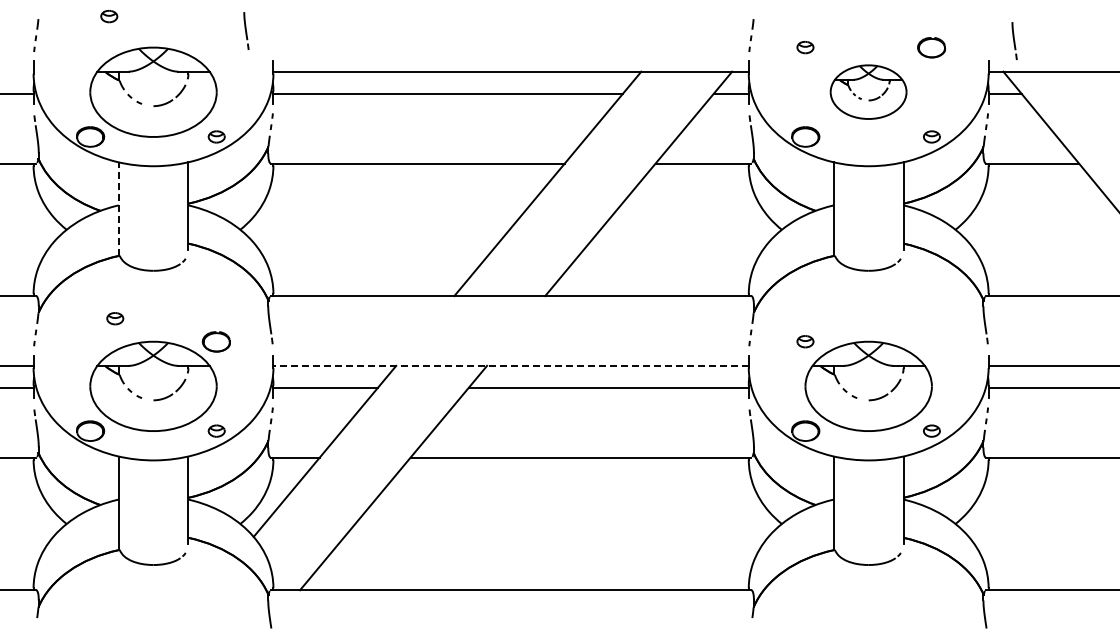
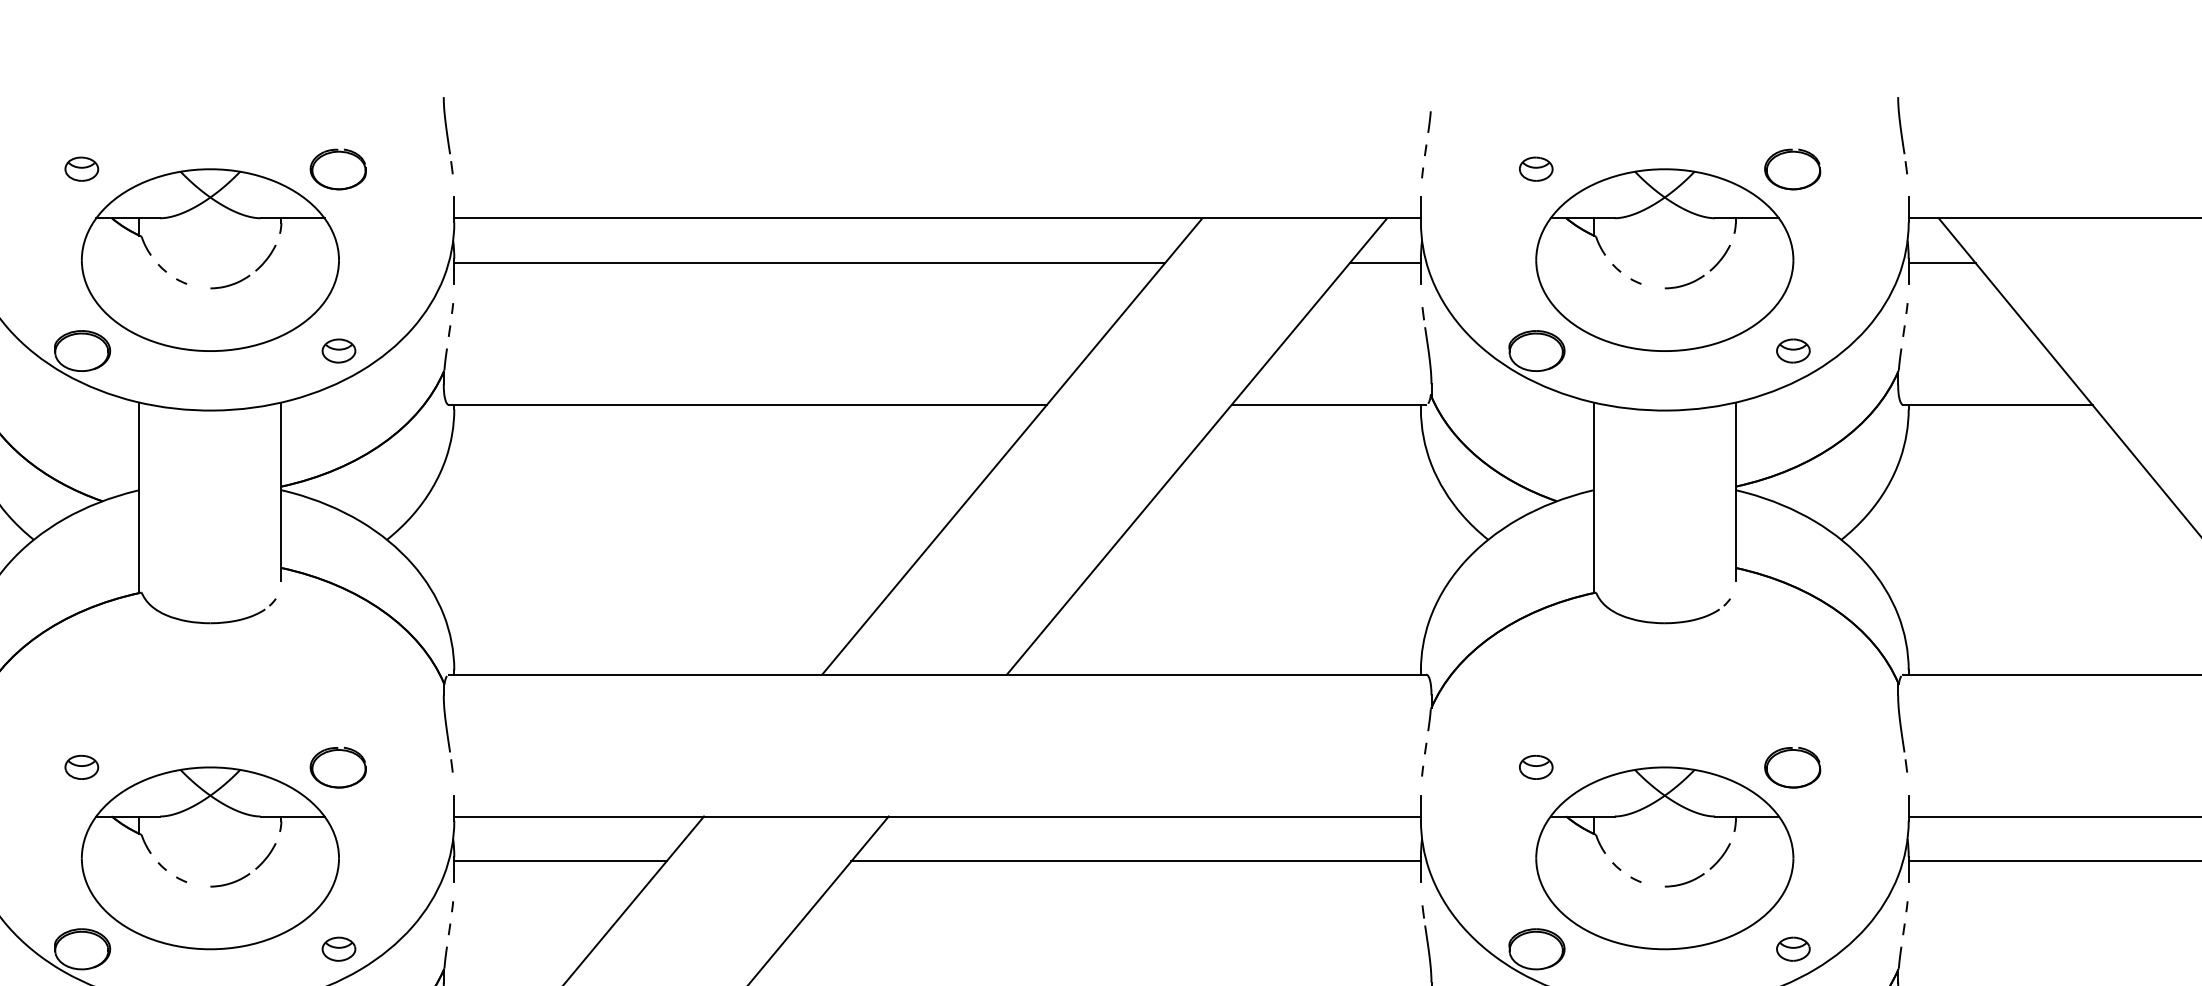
part: (109, 16) -> (82, 169), moved
line: (246, 30) -> (448, 134), moved
line: (1014, 41) -> (1902, 136), moved
part: (215, 47) -> (336, 169), added
part: (868, 91) -> (1664, 258), size x1.67
line: (118, 209) -> (139, 498), dashed -> solid
part: (115, 318) -> (82, 766), moved
part: (931, 341) -> (1792, 766), added
line: (511, 365) -> (938, 815), dashed -> solid

